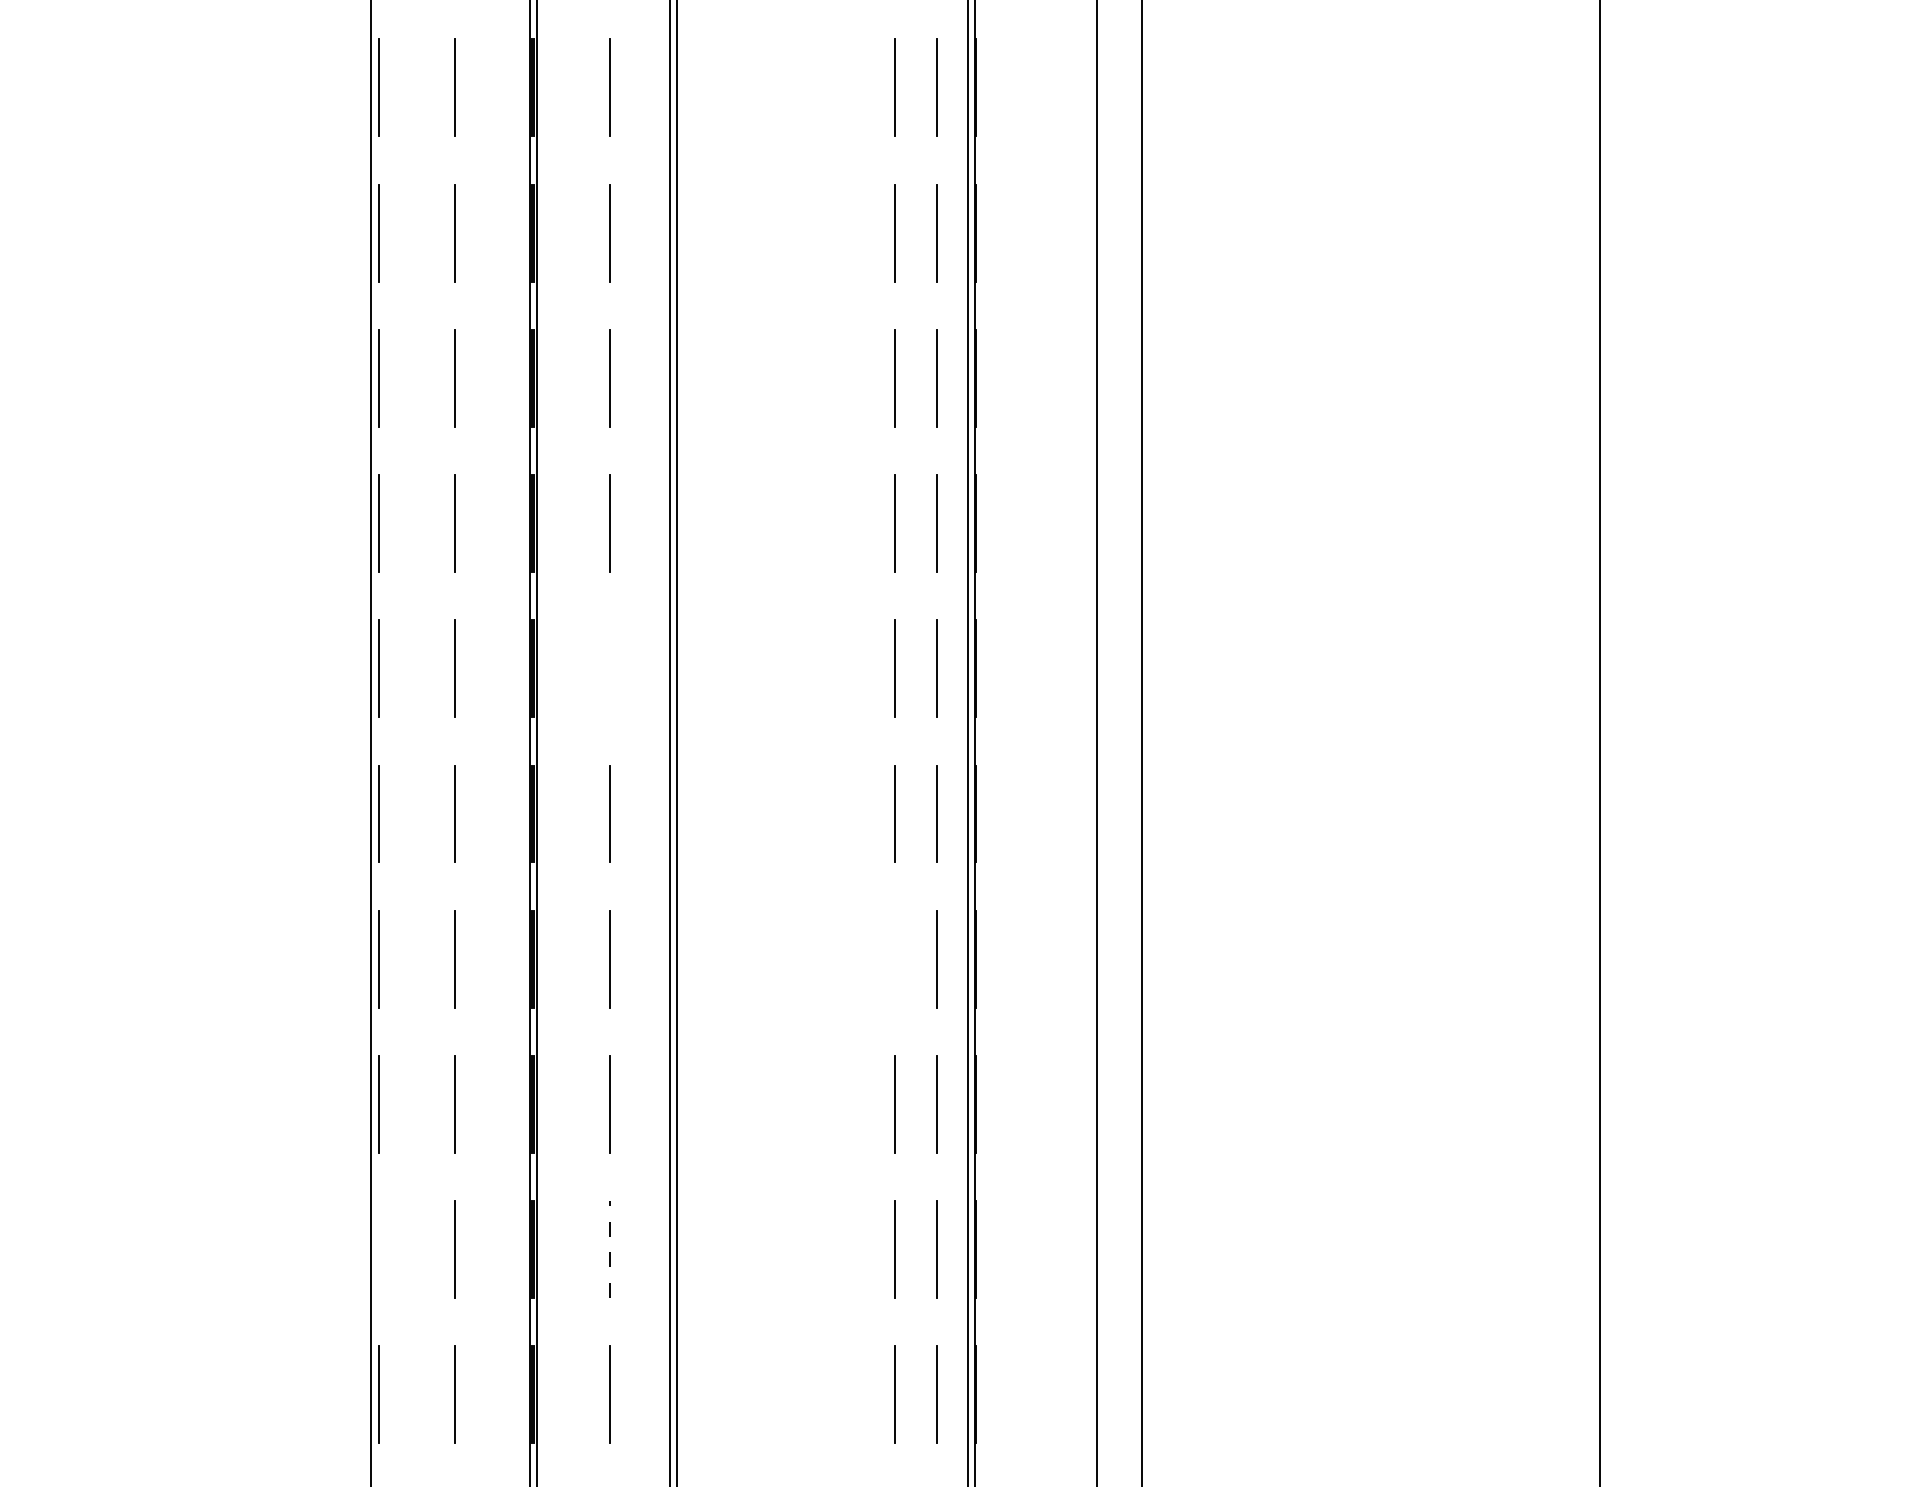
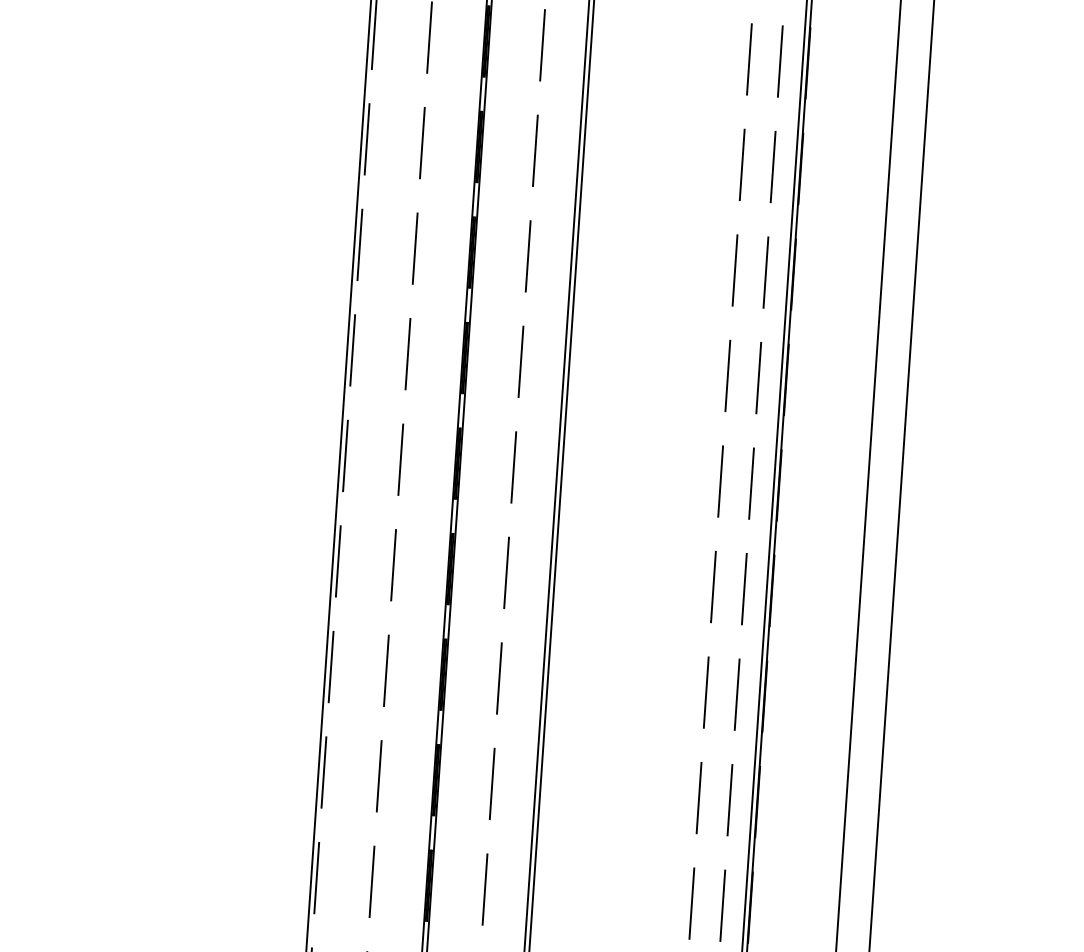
line: (610, 668) -> (521, 361), added
line: (894, 958) -> (713, 586), added
line: (378, 1249) -> (323, 772), added
line: (610, 1249) -> (492, 783), dashed -> solid

